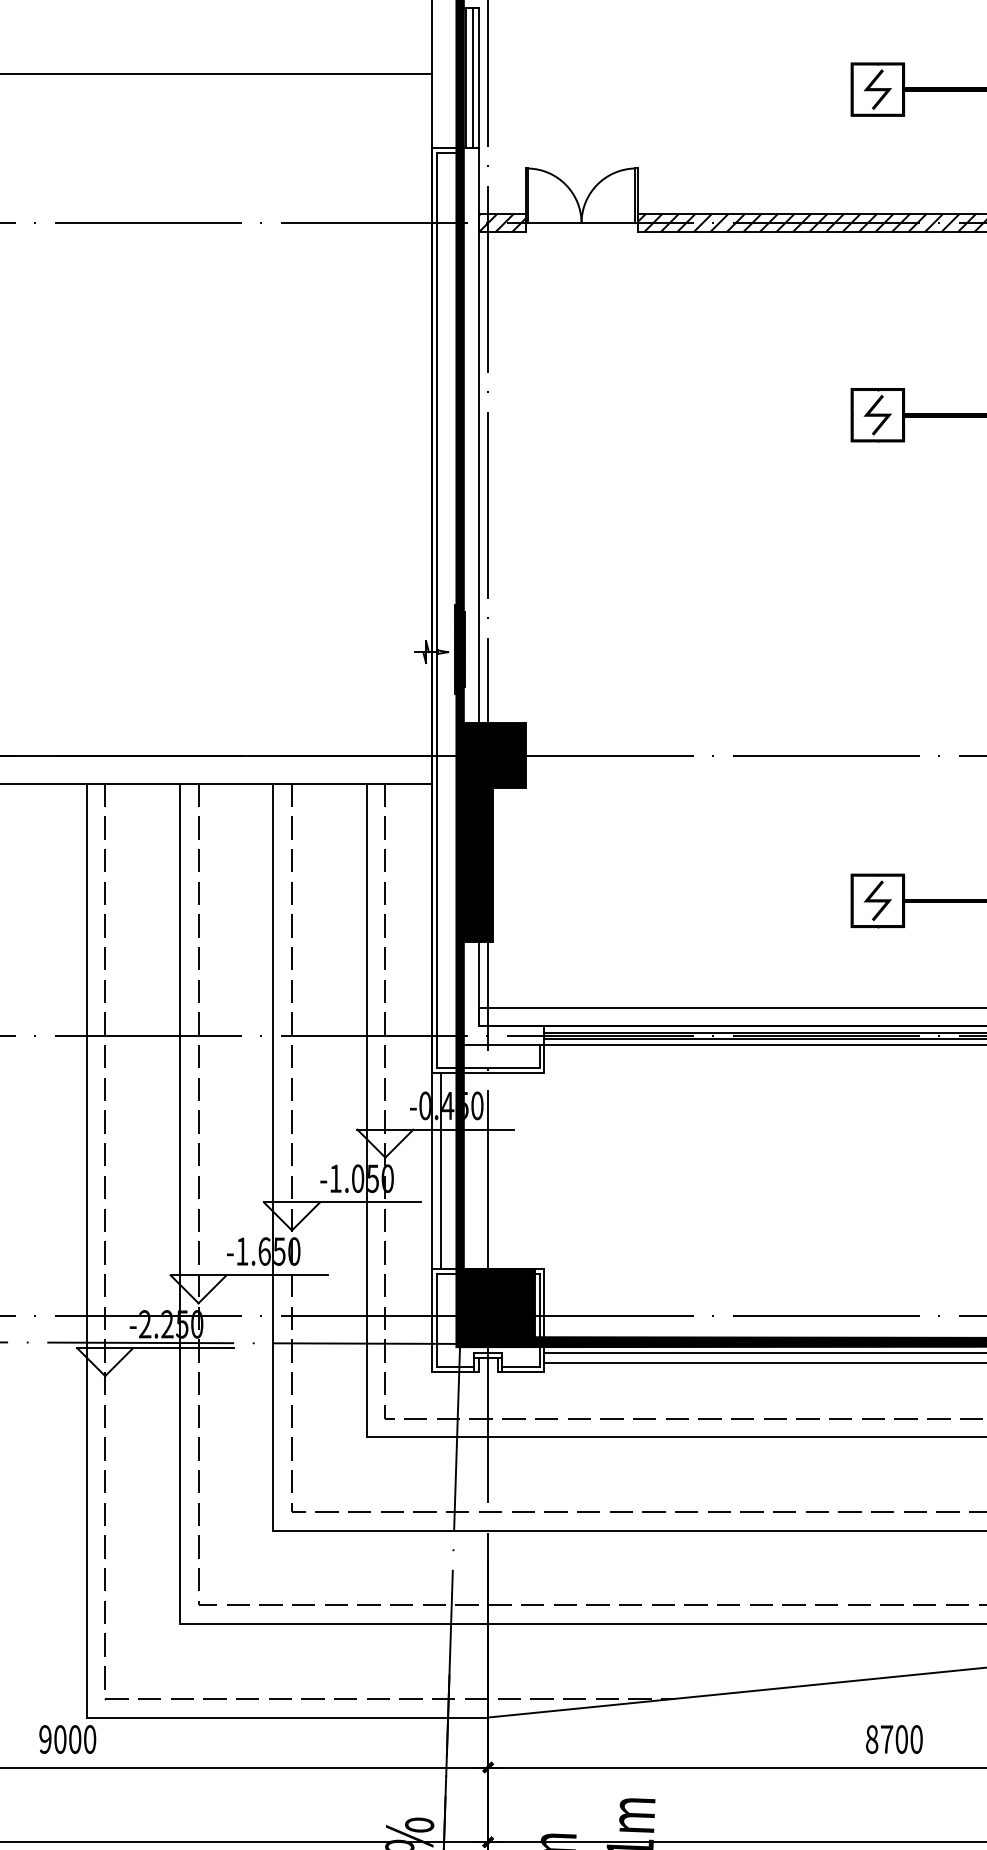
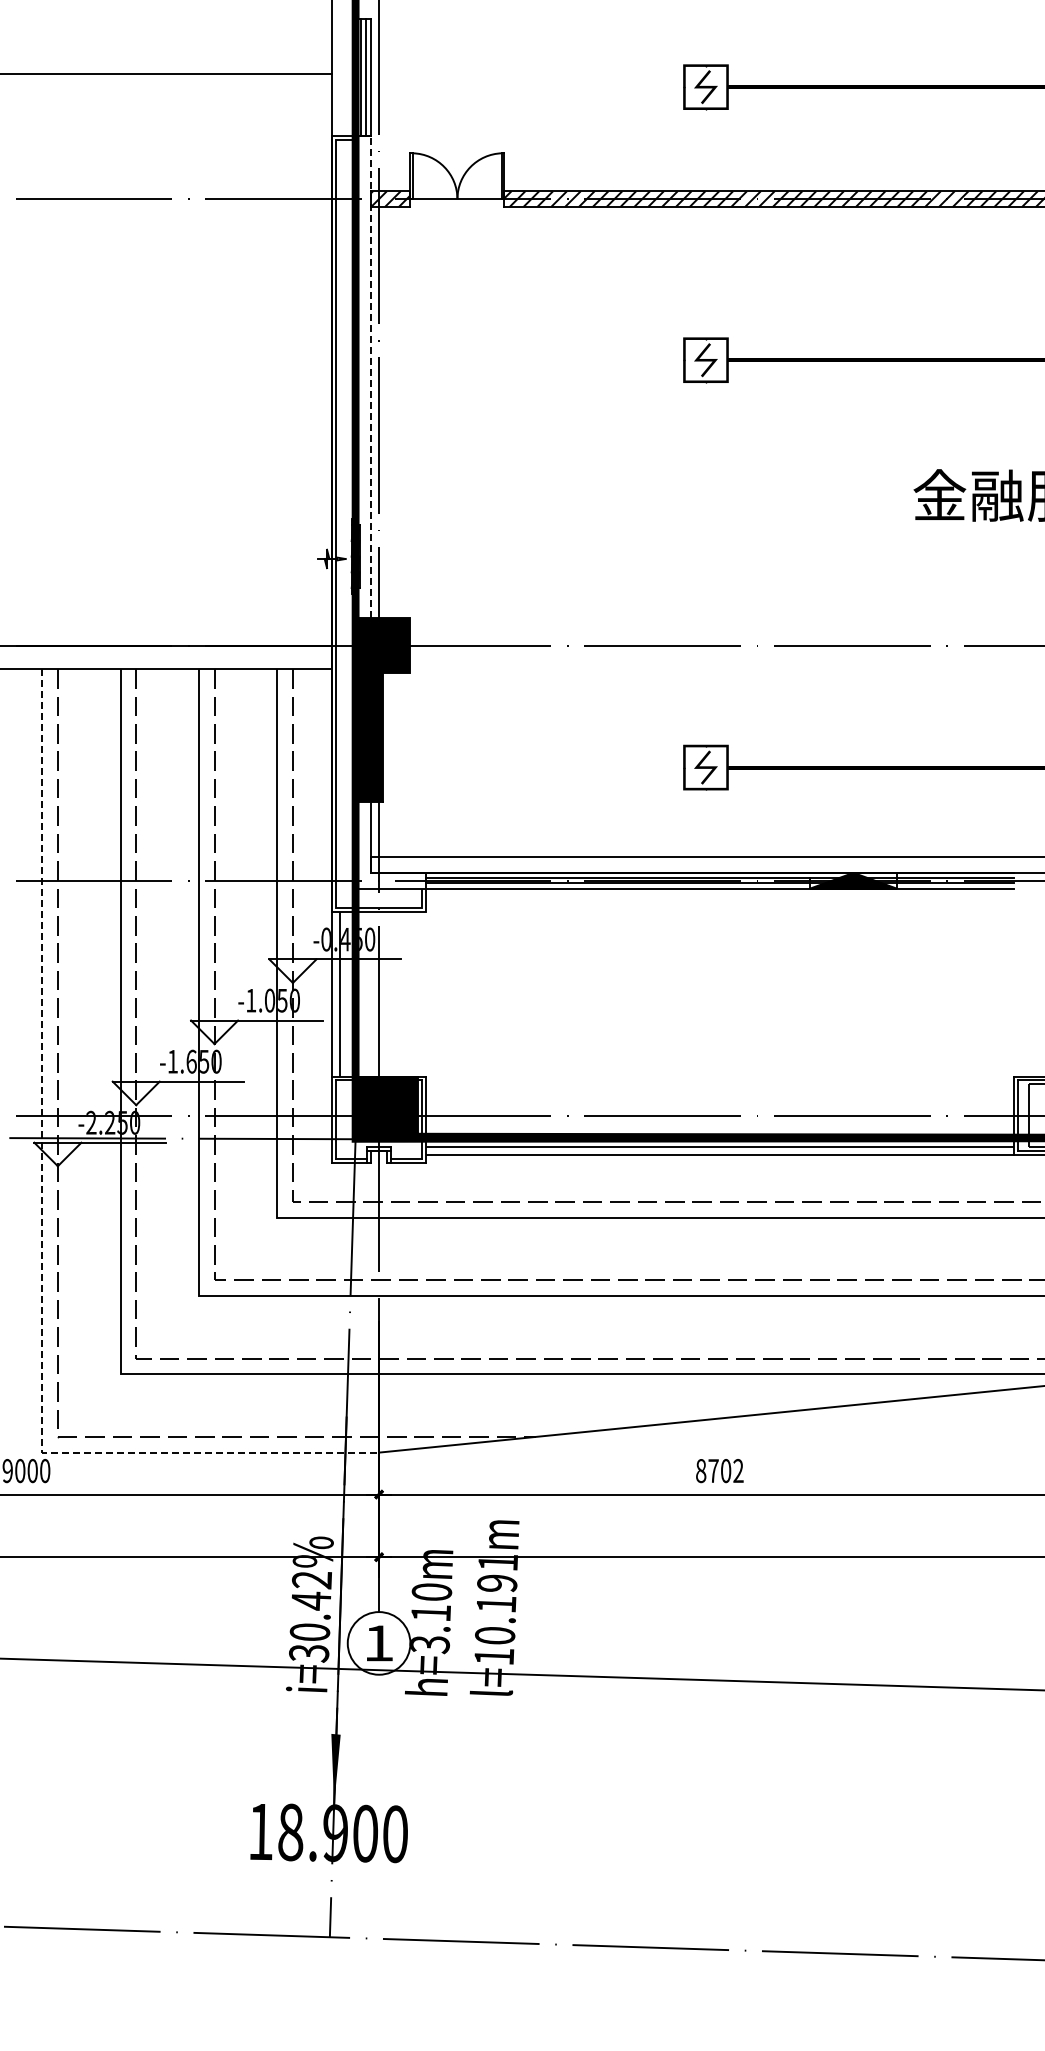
line: (479, 435) -> (371, 377), solid -> dashed
line: (86, 1451) -> (42, 1229), solid -> dashed
text: (916, 1740) -> (738, 1471), 8700 -> 8702

